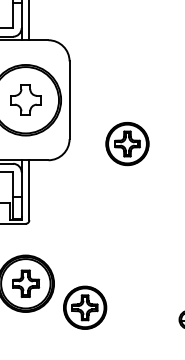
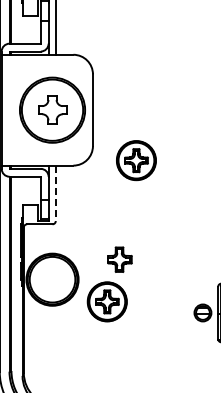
part: (127, 143) -> (136, 160), moved
line: (29, 190) -> (55, 193), solid -> dashed
part: (25, 283) -> (119, 259), moved

